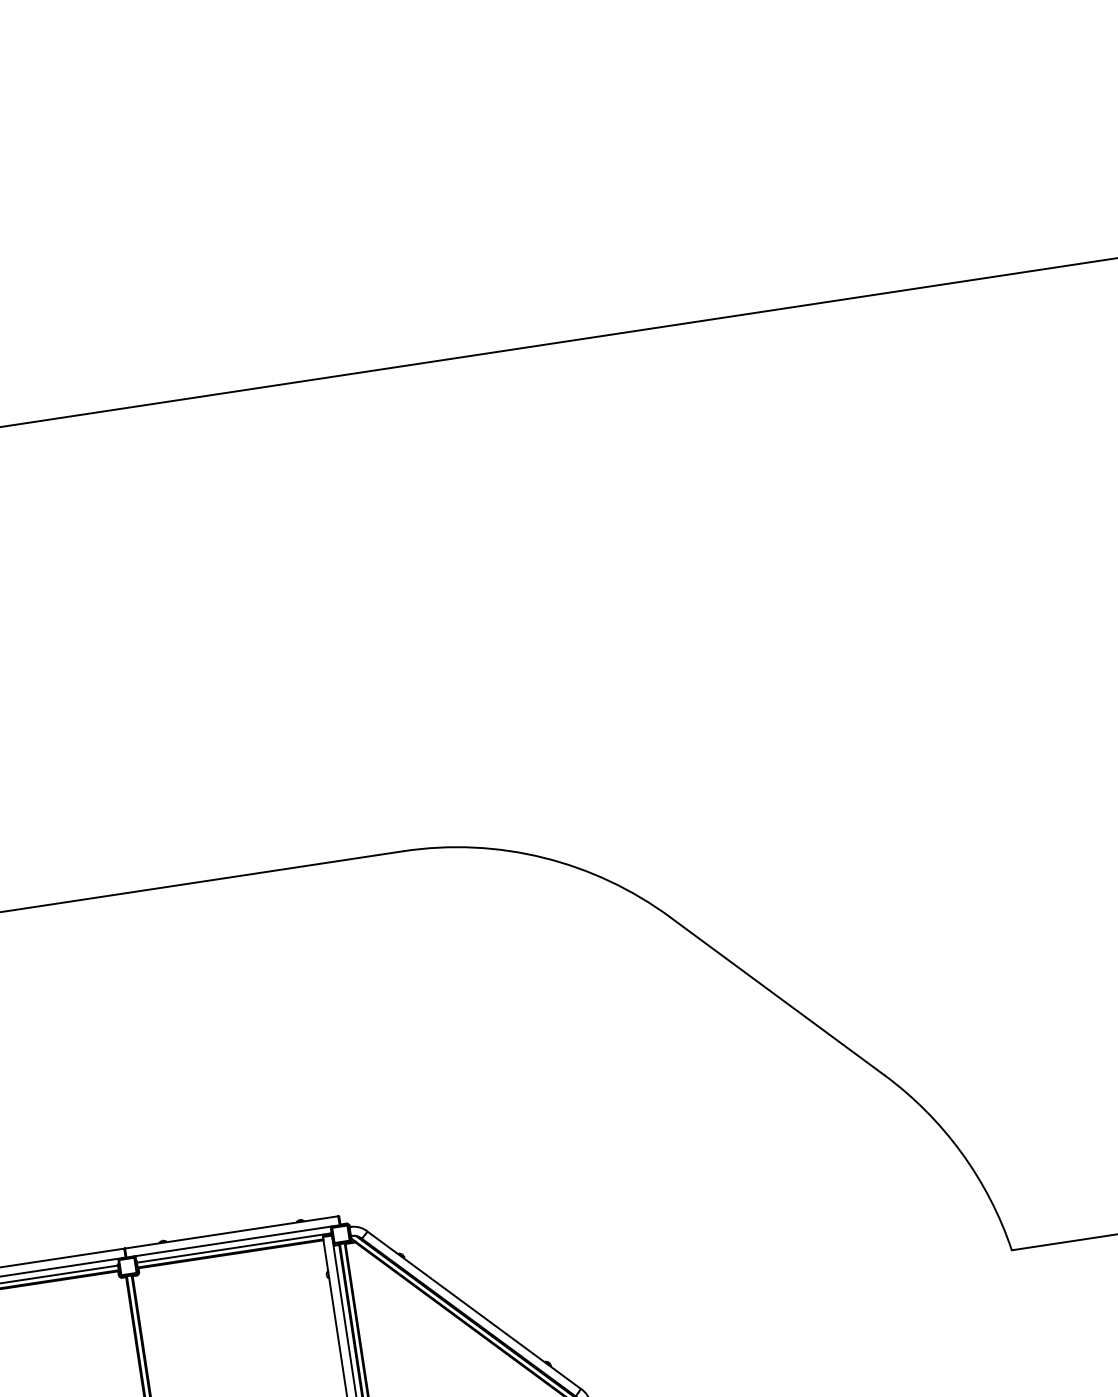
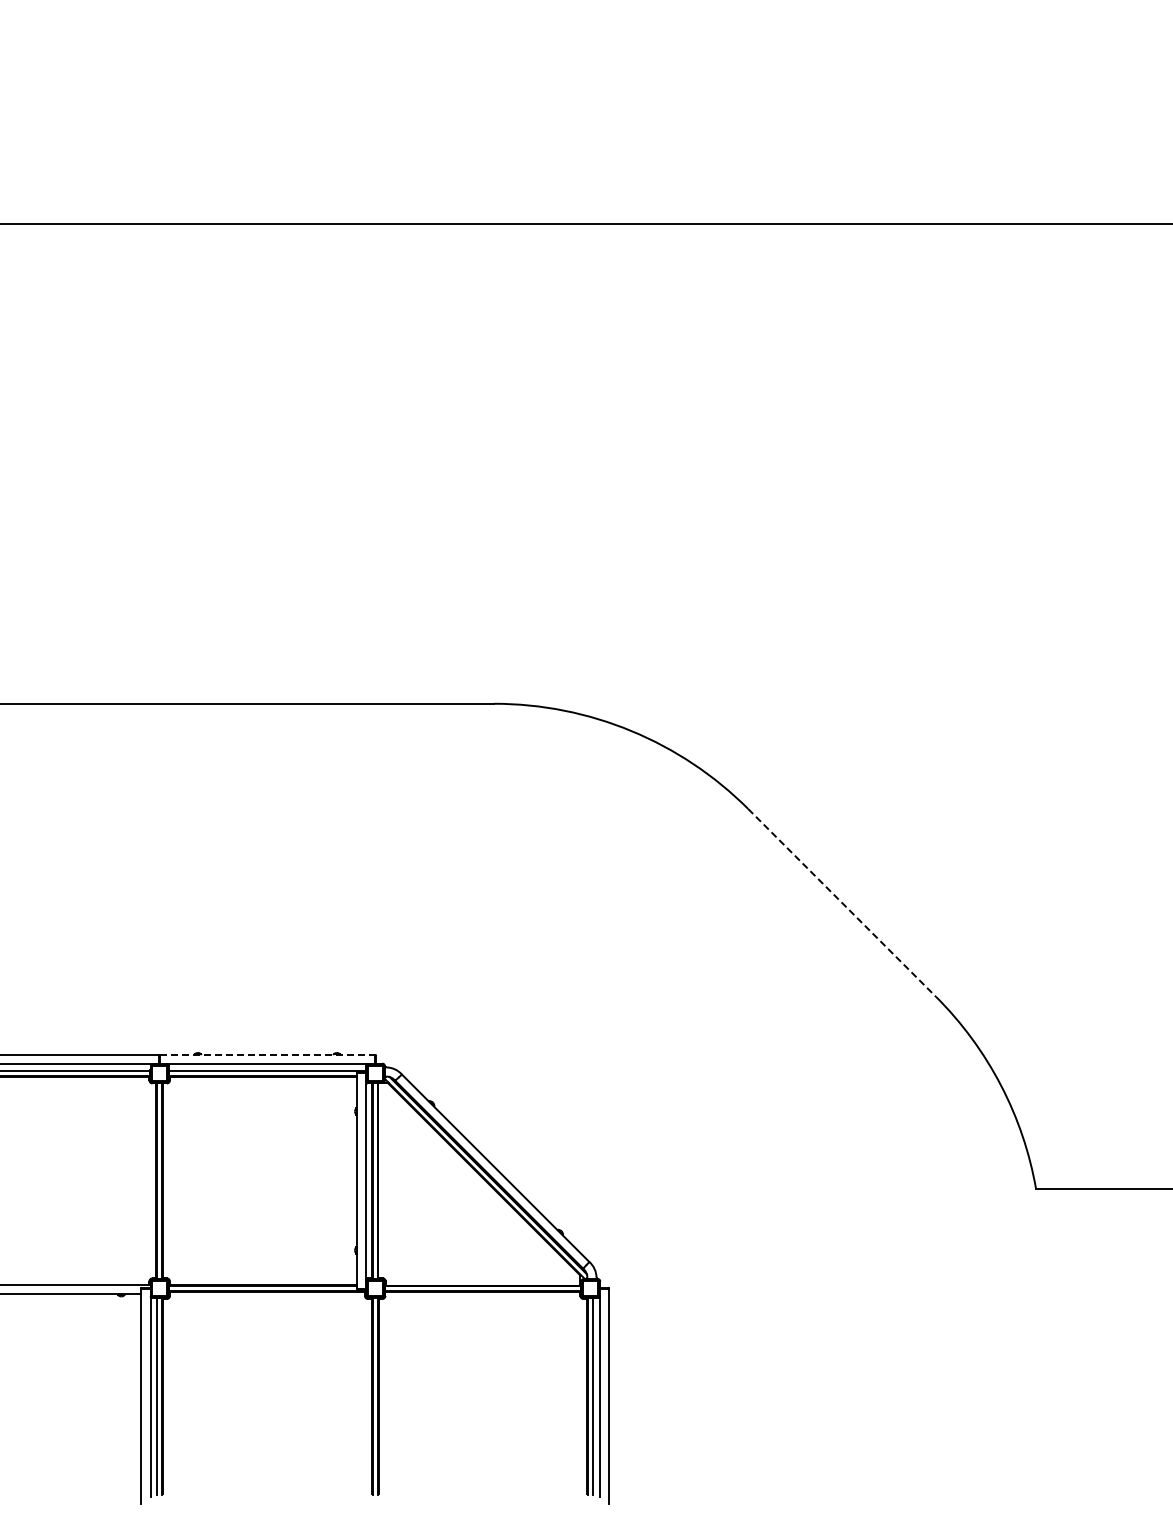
line: (777, 996) -> (842, 903), solid -> dashed
line: (231, 1231) -> (267, 1054), solid -> dashed

